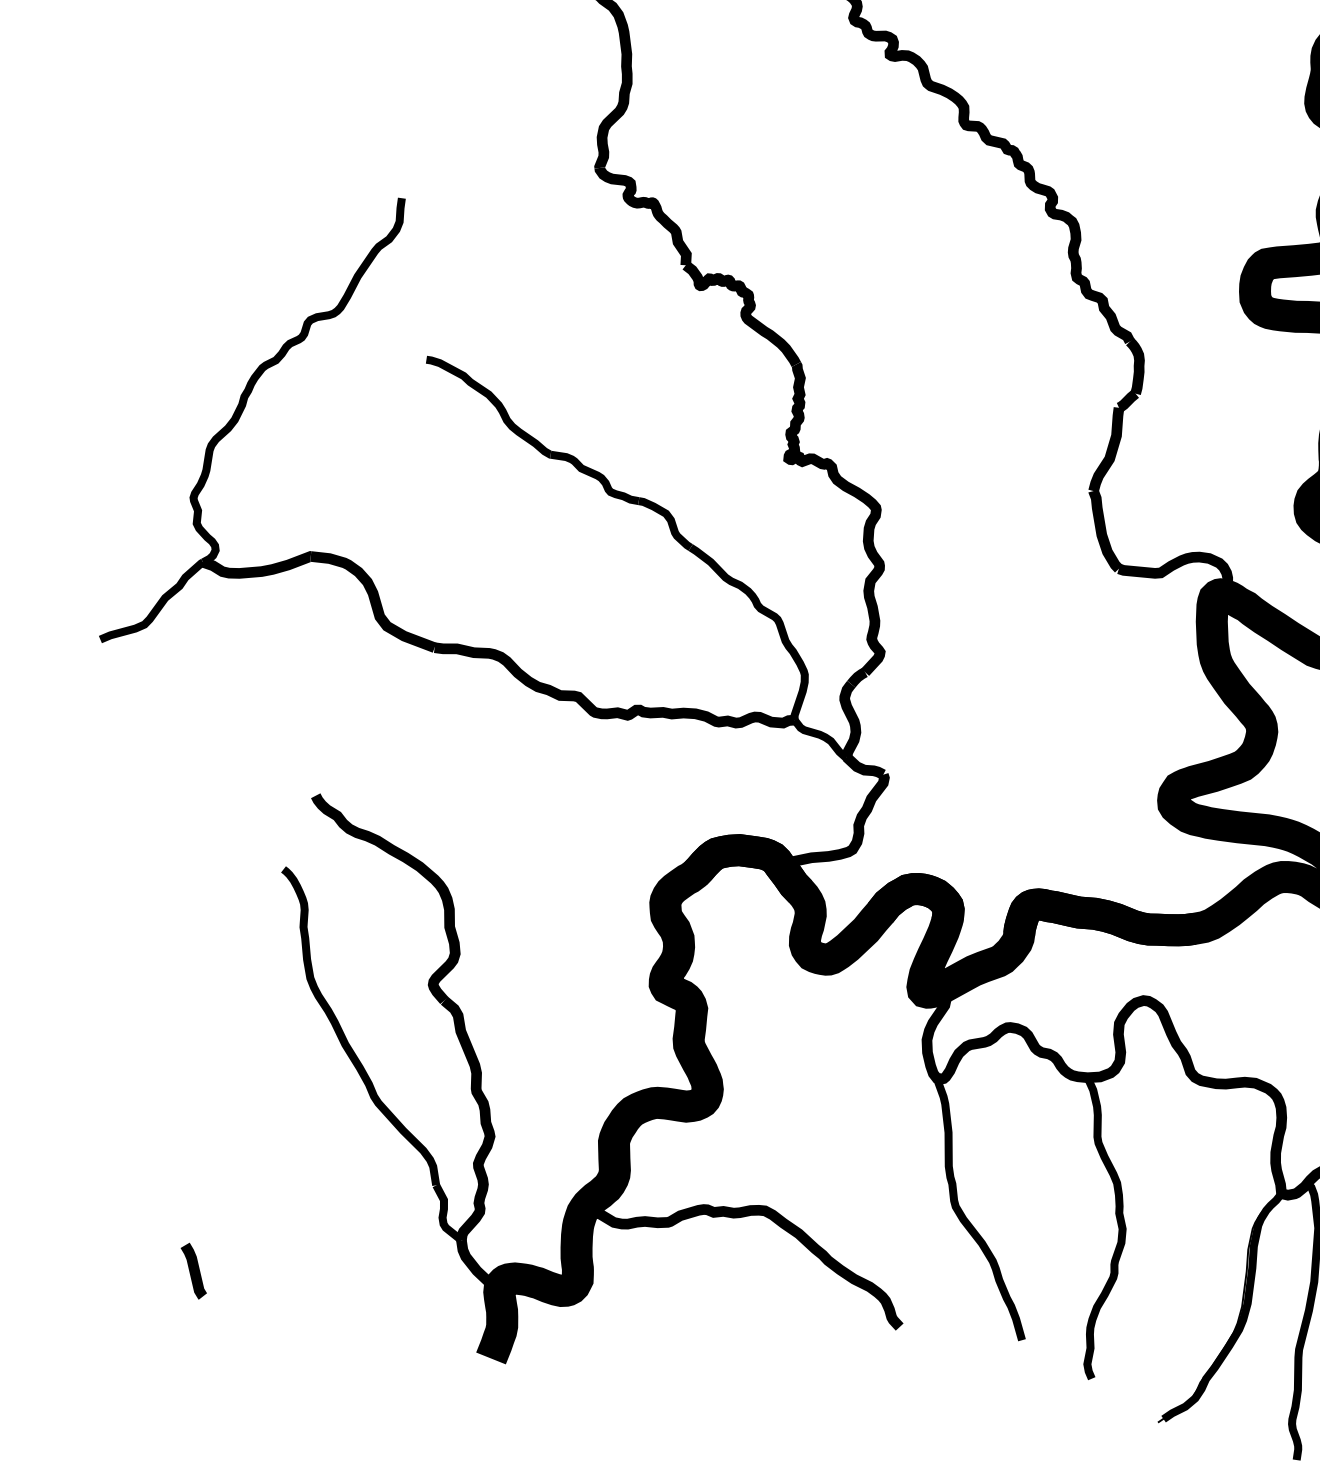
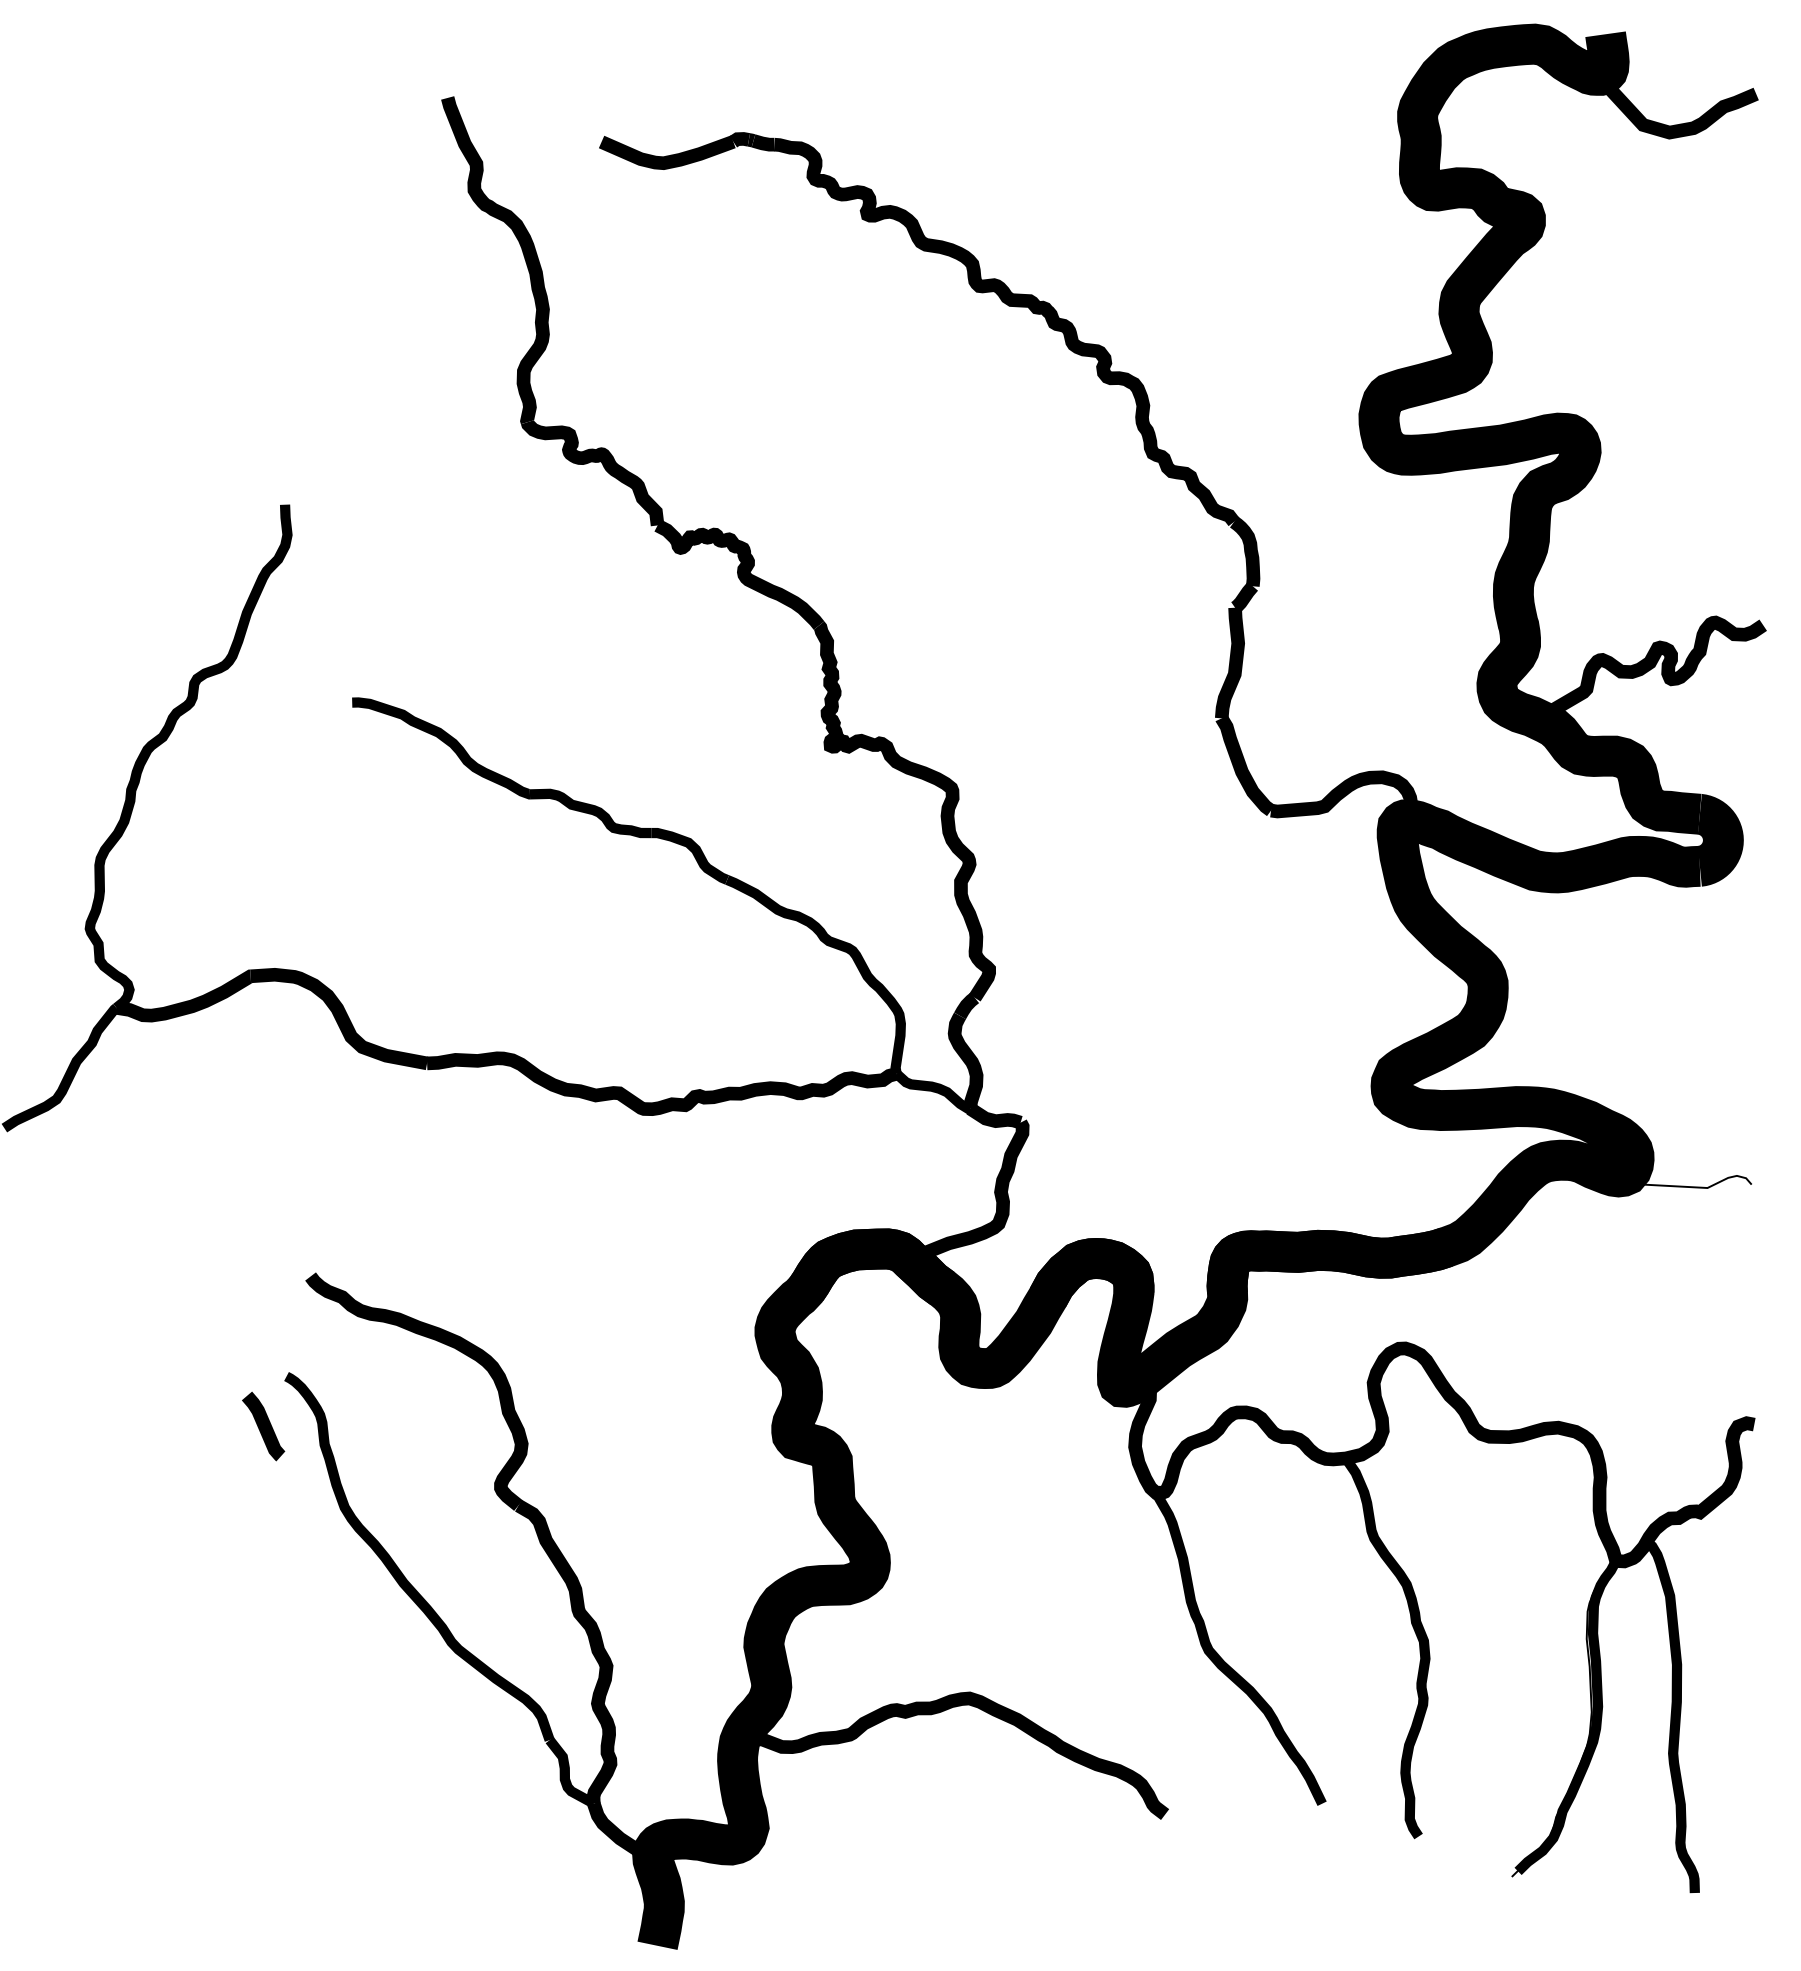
curve: (193, 1271) -> (263, 1426), moved

